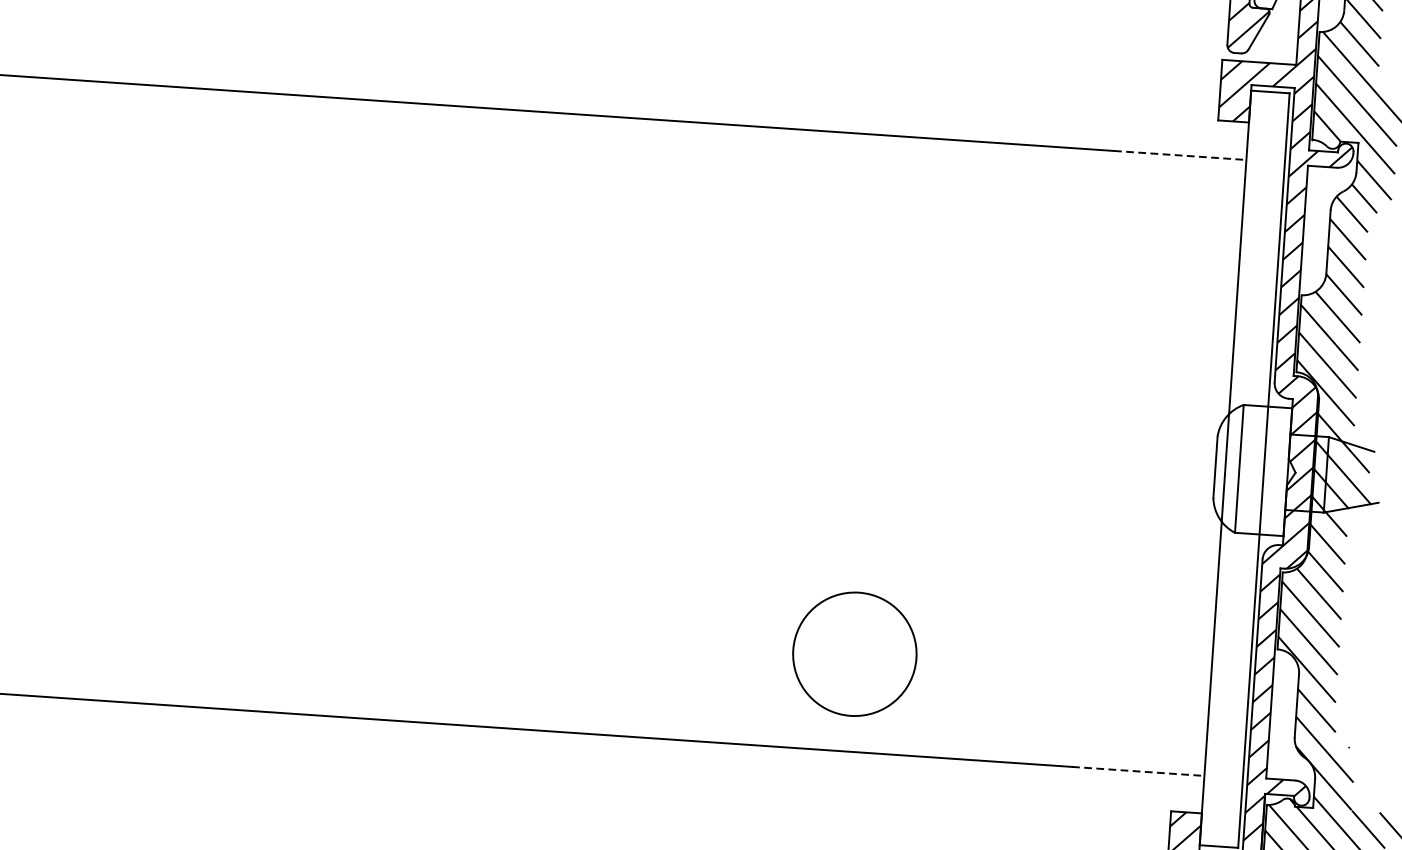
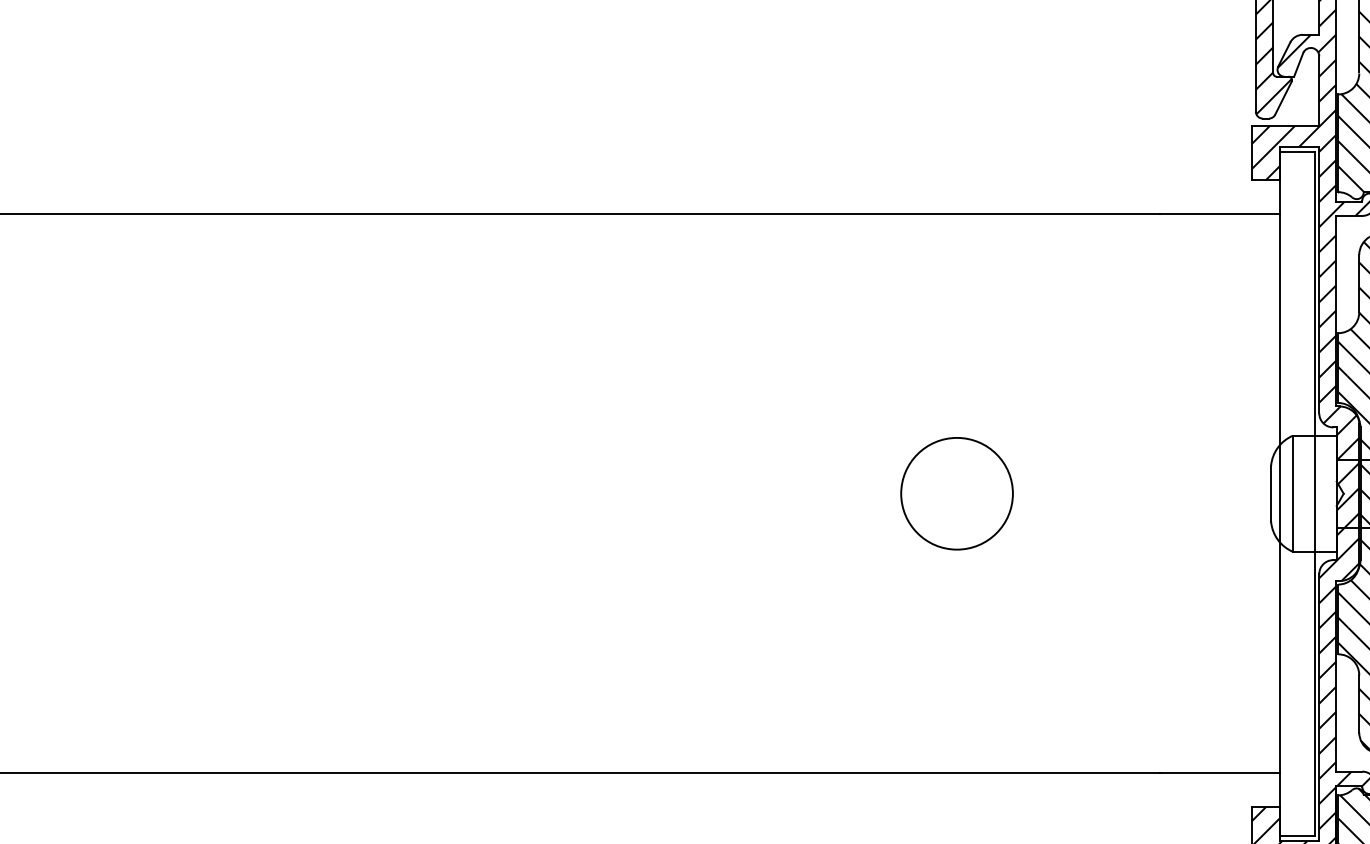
line: (1180, 155) -> (1220, 214), dashed -> solid
circle: (854, 653) -> (956, 493), moved
line: (1138, 771) -> (1220, 773), dashed -> solid

